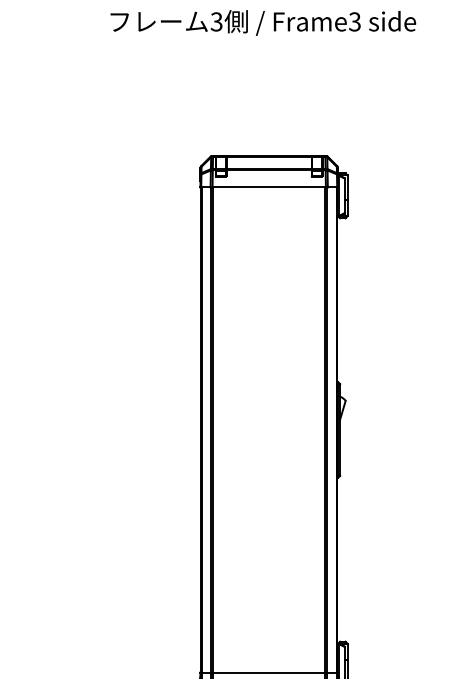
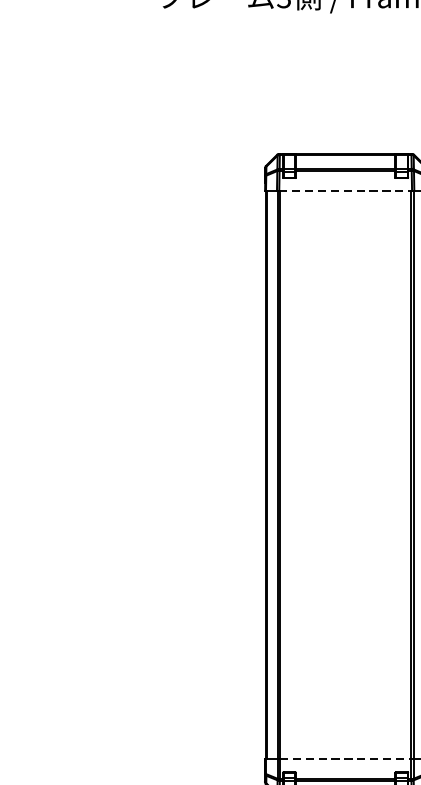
line: (269, 187) -> (345, 190), solid -> dashed
line: (269, 672) -> (345, 759), solid -> dashed

